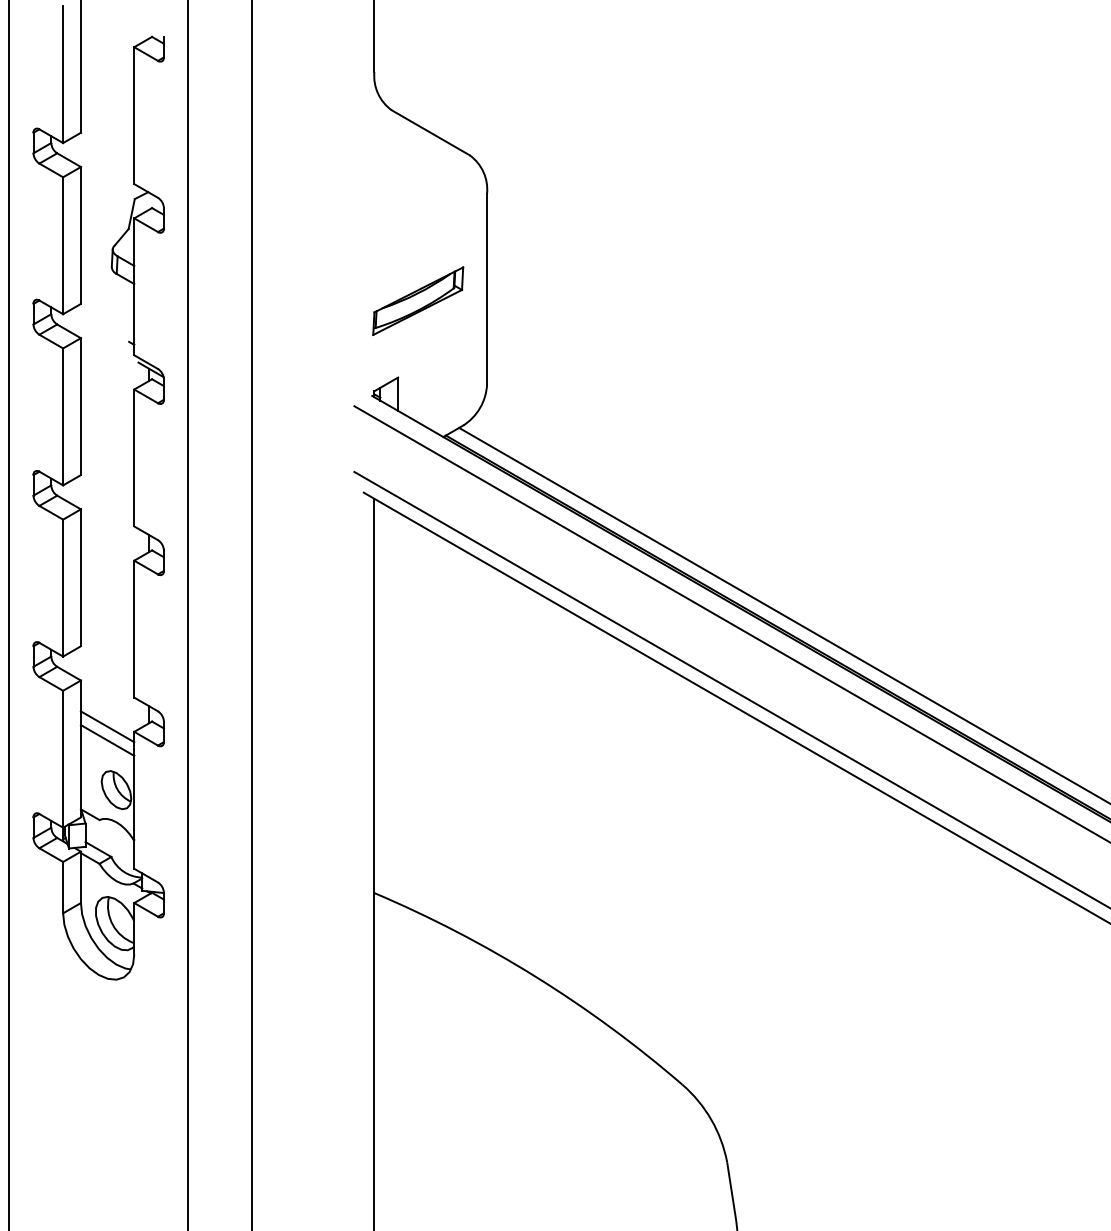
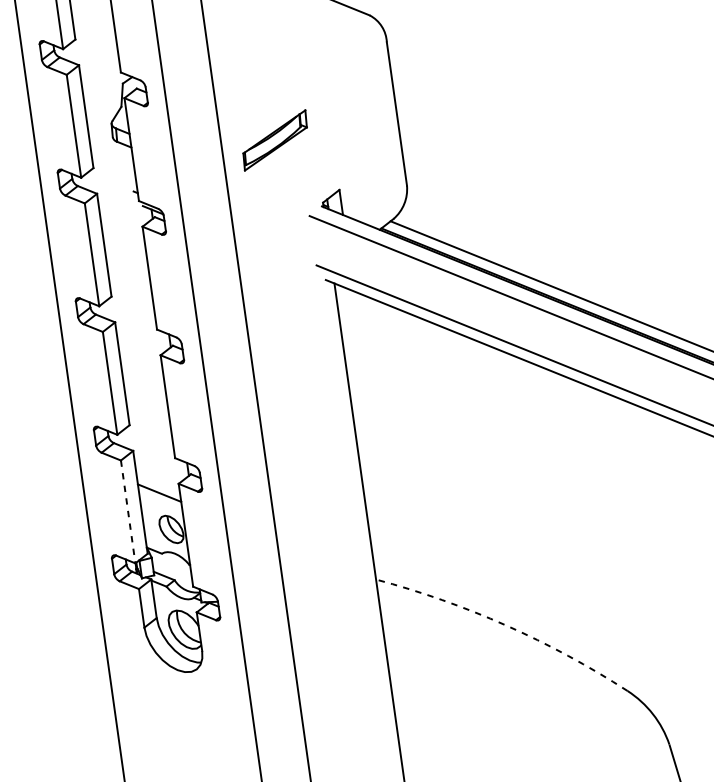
part: (418, 300) -> (275, 139), moved
line: (107, 726) -> (158, 482), removed
line: (63, 759) -> (128, 512), solid -> dashed
arc: (535, 976) -> (505, 625), solid -> dashed

